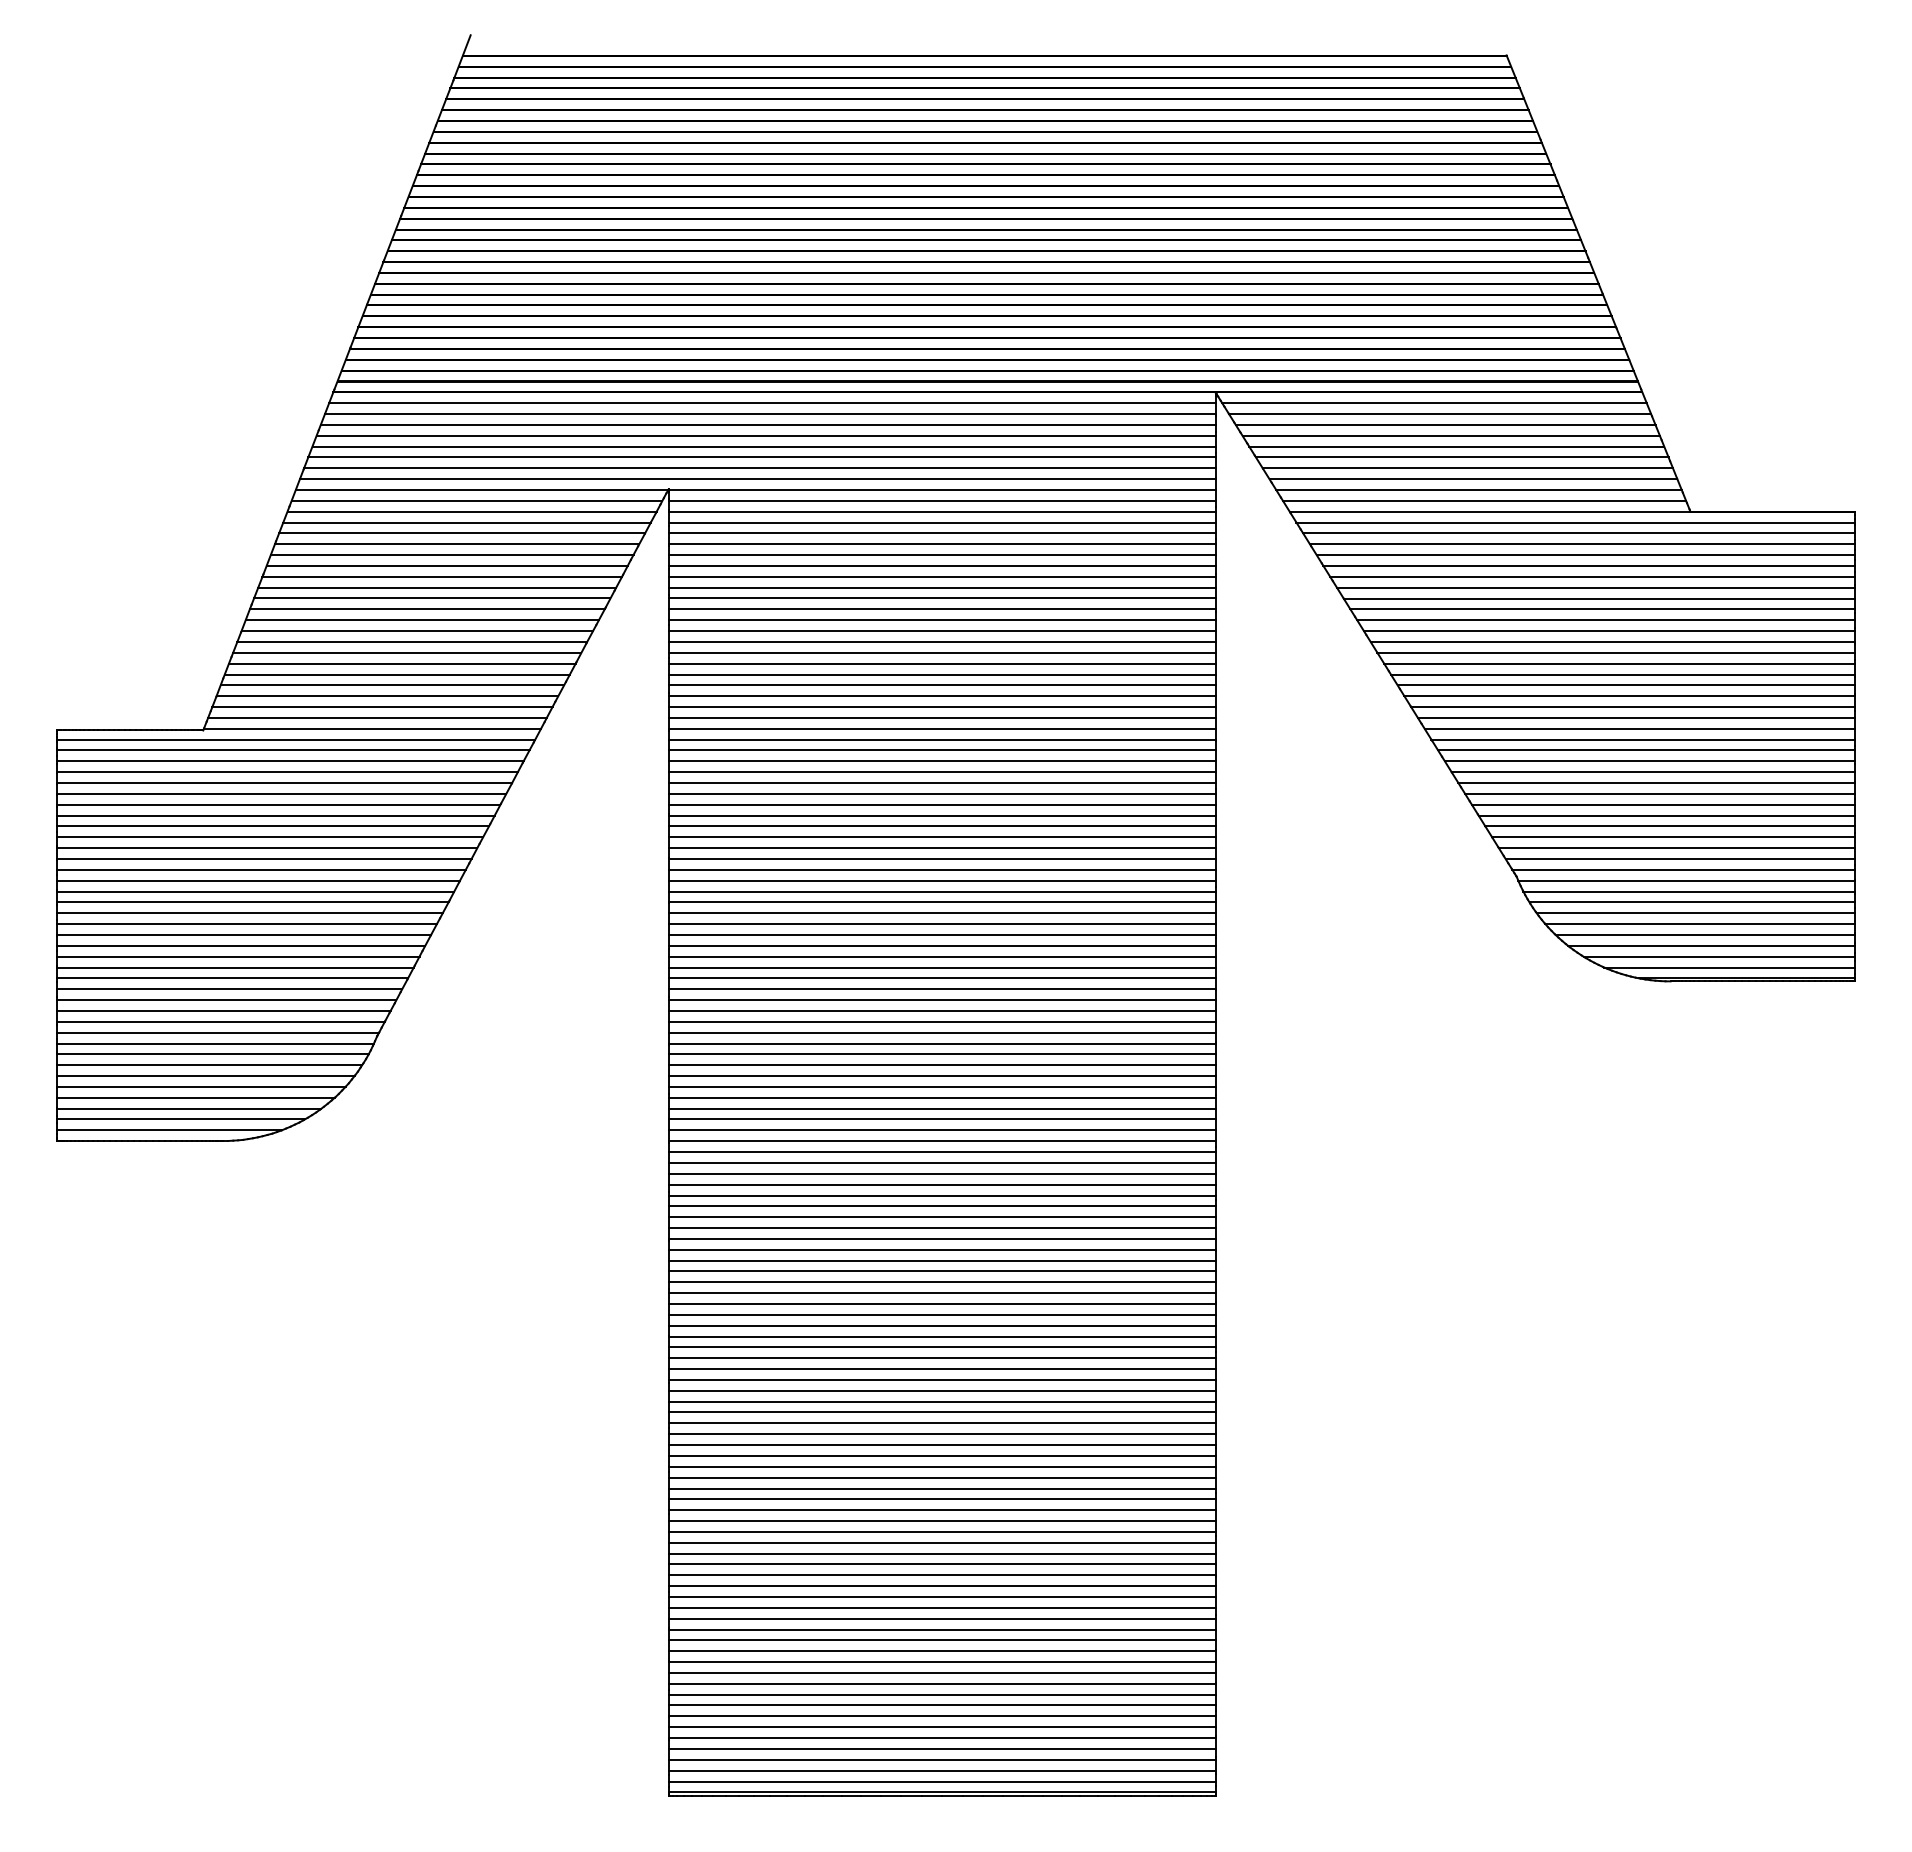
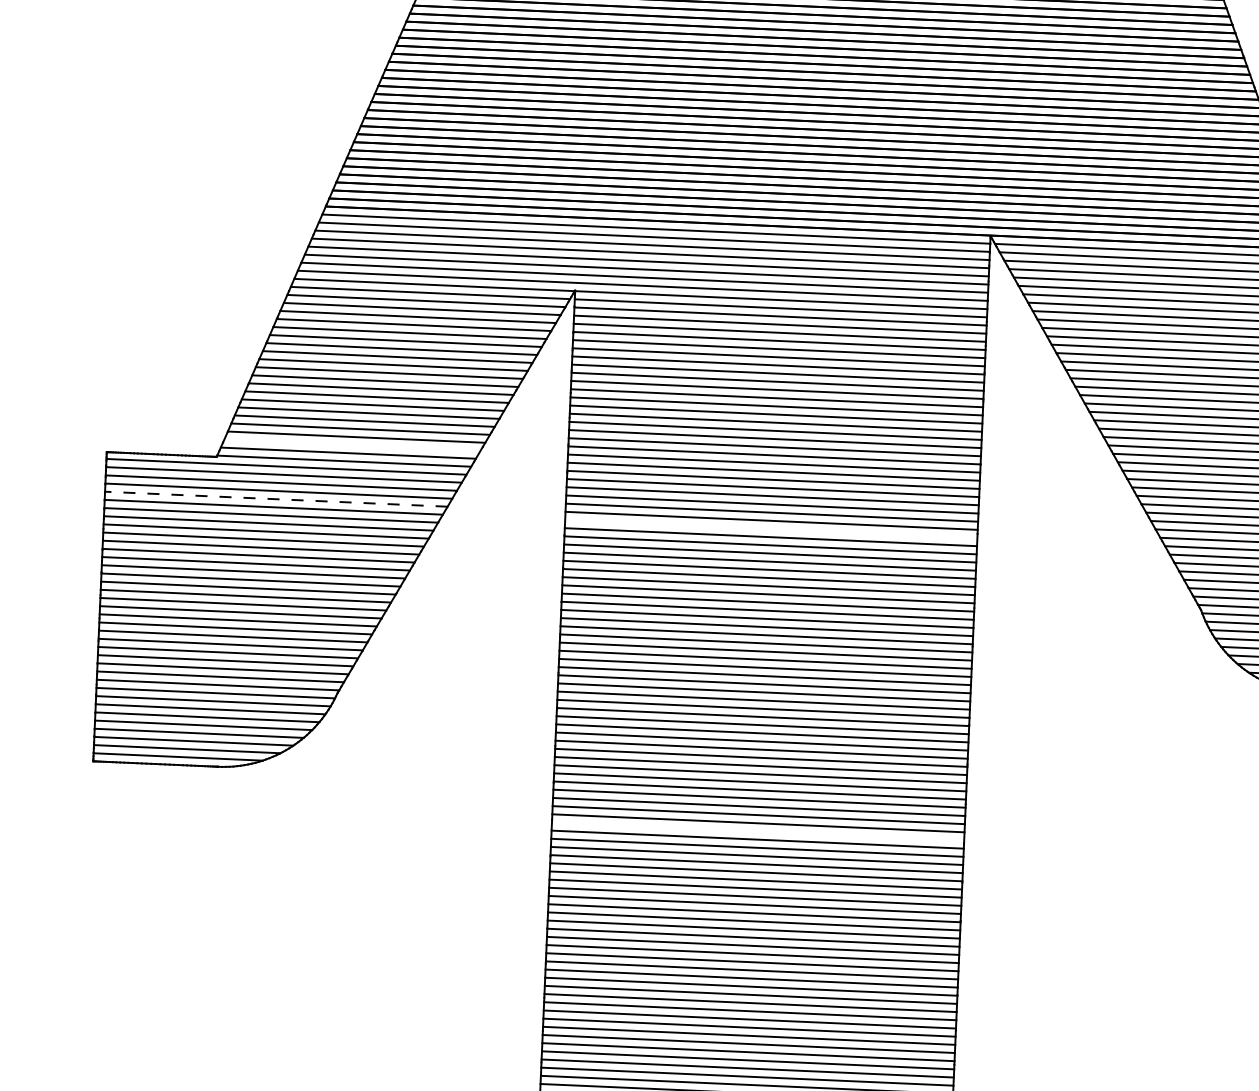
line: (382, 707) -> (352, 445), removed
line: (284, 783) -> (276, 499), solid -> dashed
line: (941, 793) -> (770, 528), removed
line: (941, 1195) -> (757, 831), removed

